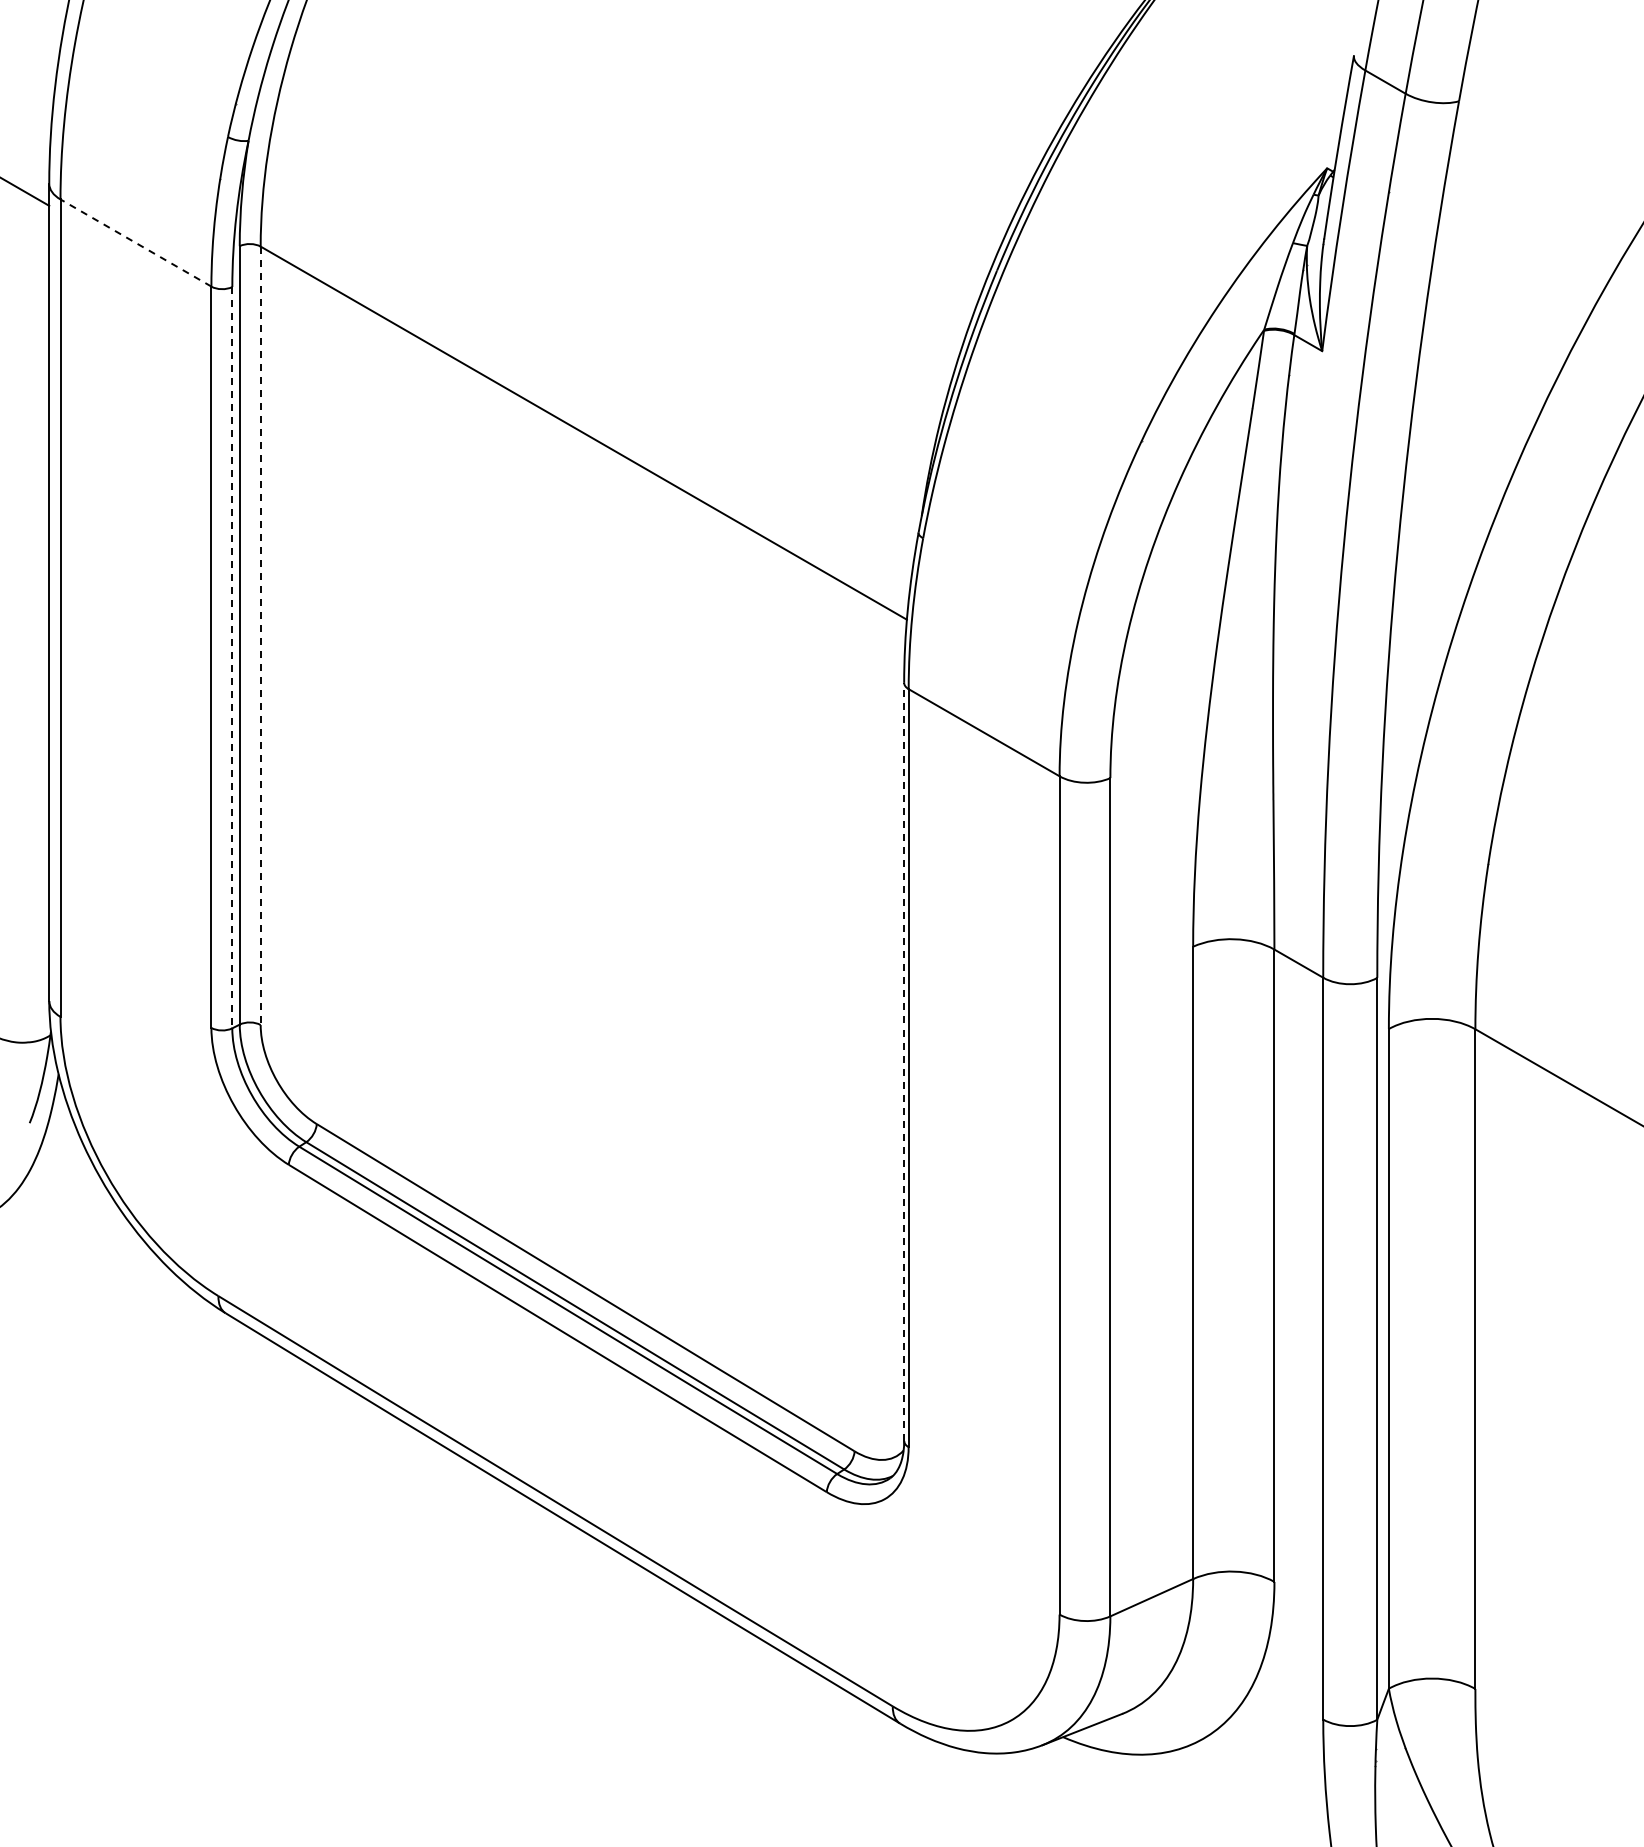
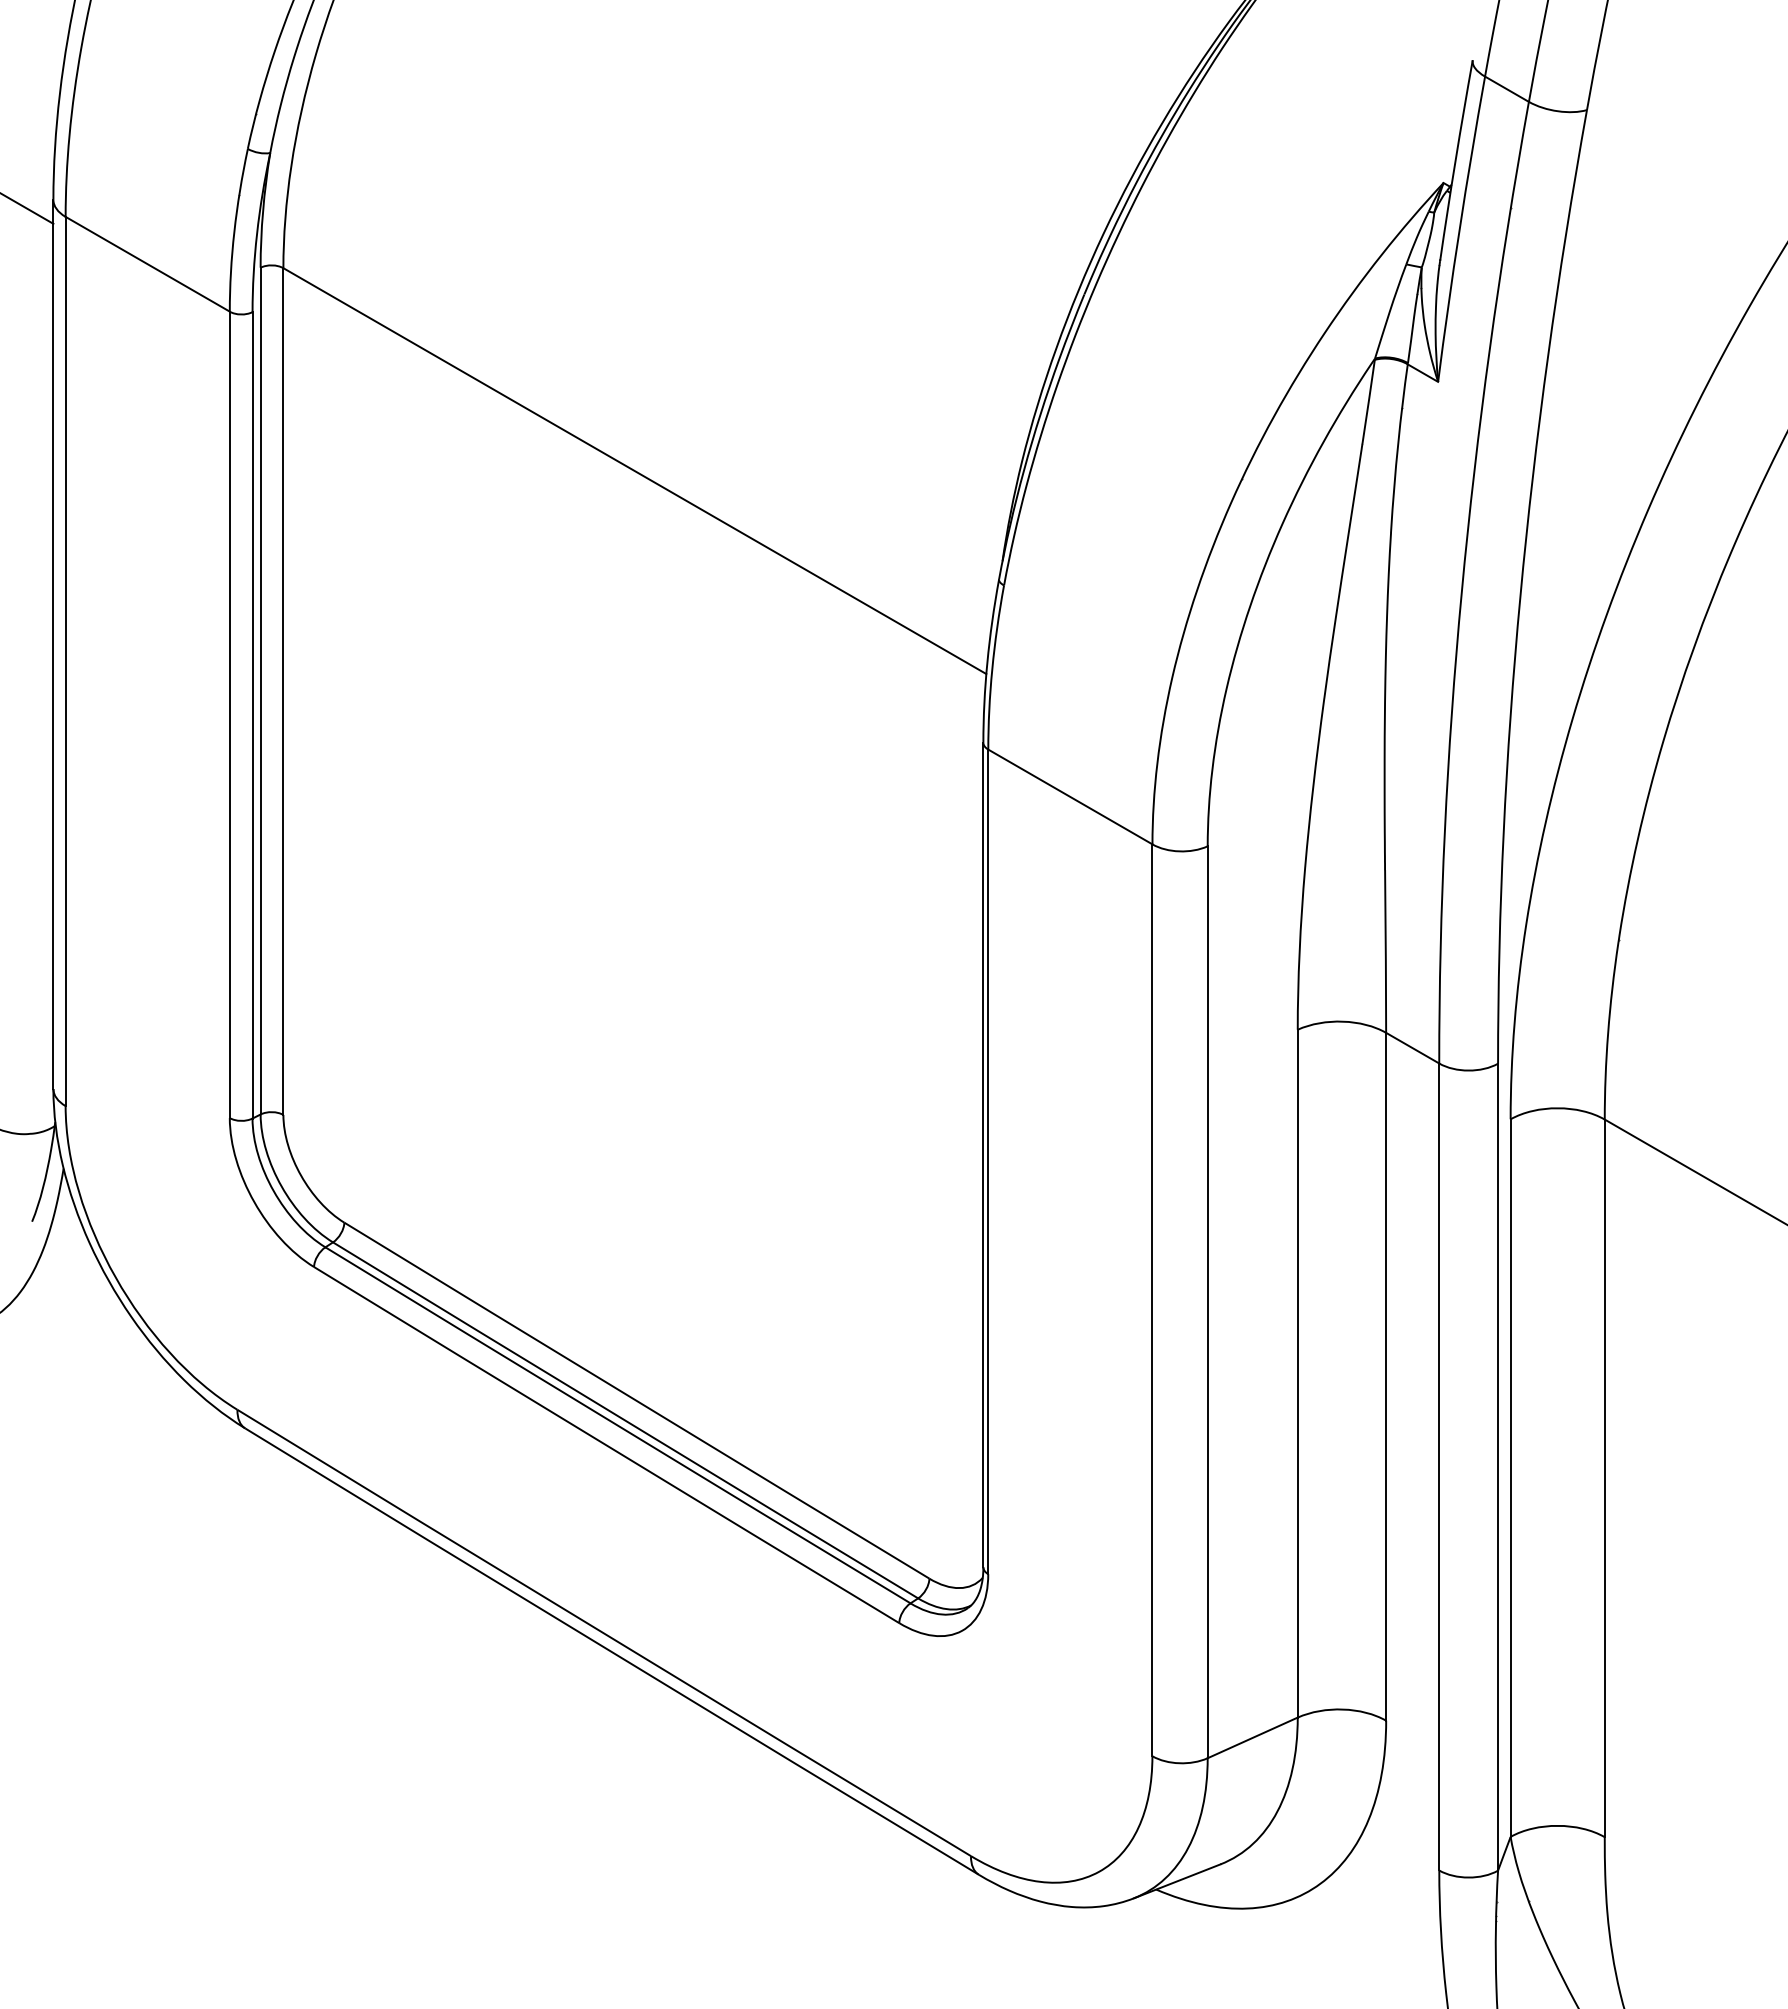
line: (135, 242) -> (147, 263), dashed -> solid
line: (260, 636) -> (283, 692), dashed -> solid
line: (232, 657) -> (252, 715), dashed -> solid
line: (904, 1061) -> (983, 1154), dashed -> solid

